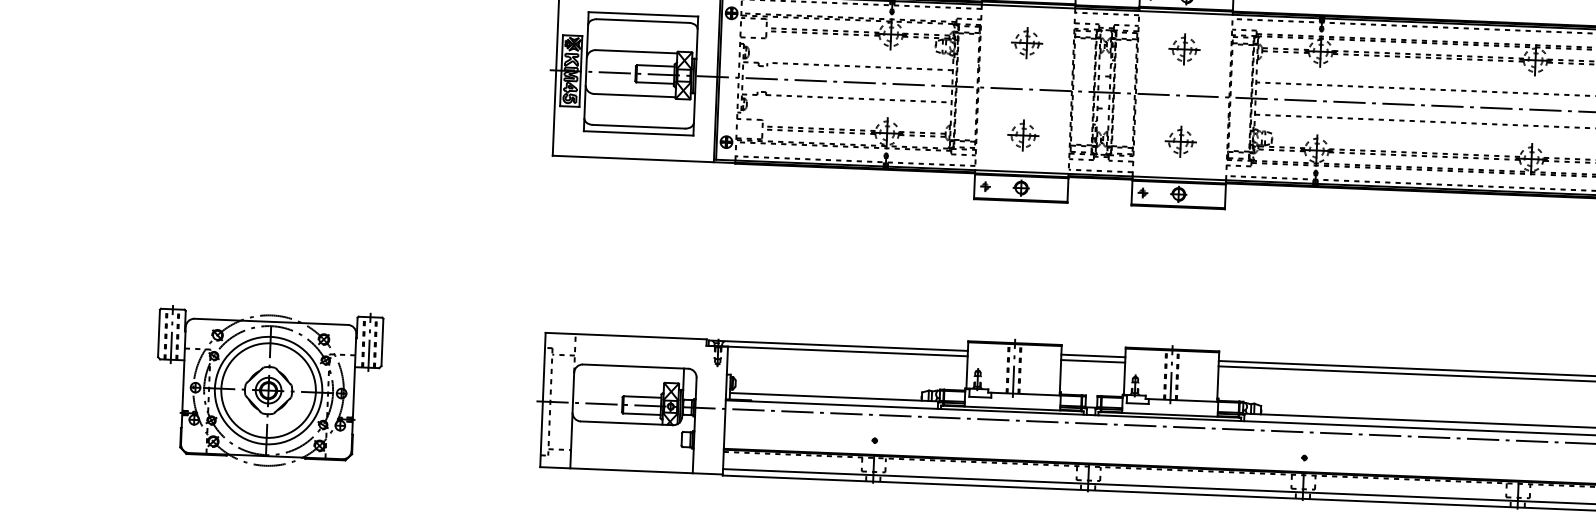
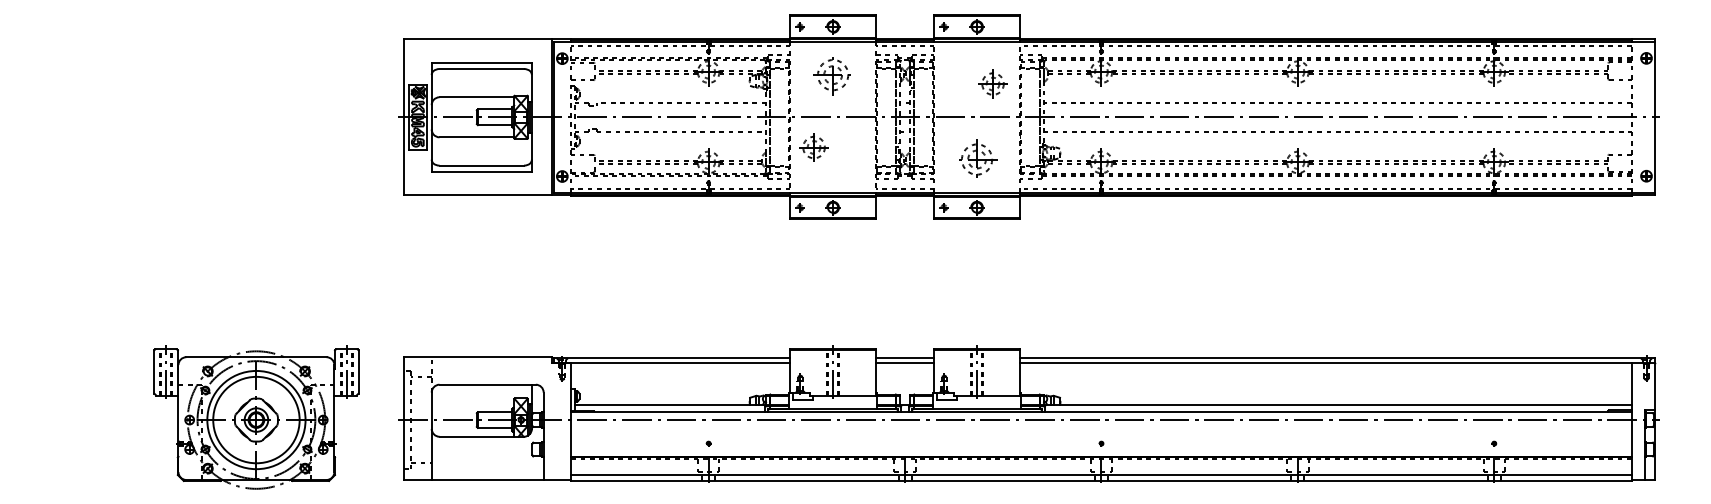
part: (1026, 42) -> (832, 74), size x1.4
part: (1183, 48) -> (992, 83), moved
part: (1022, 135) -> (813, 147), moved
part: (1180, 141) -> (976, 159), size x1.4
part: (268, 387) -> (256, 417), moved

